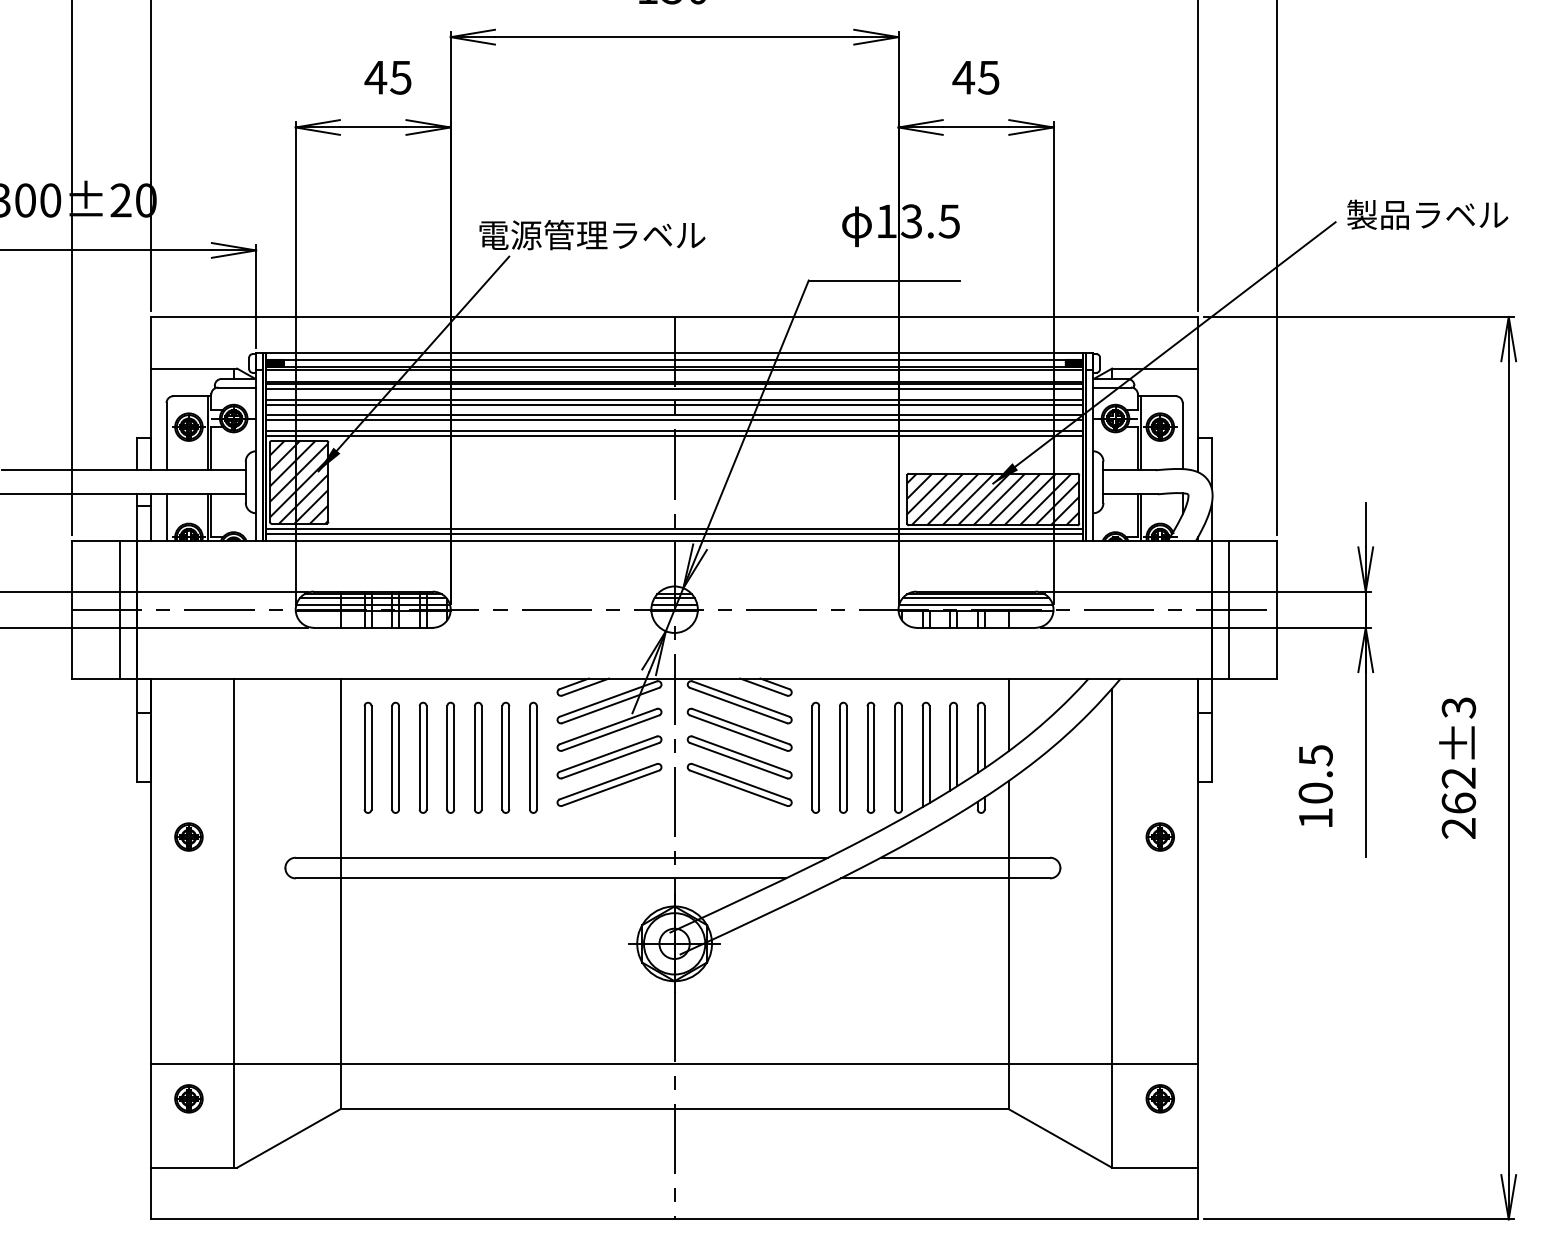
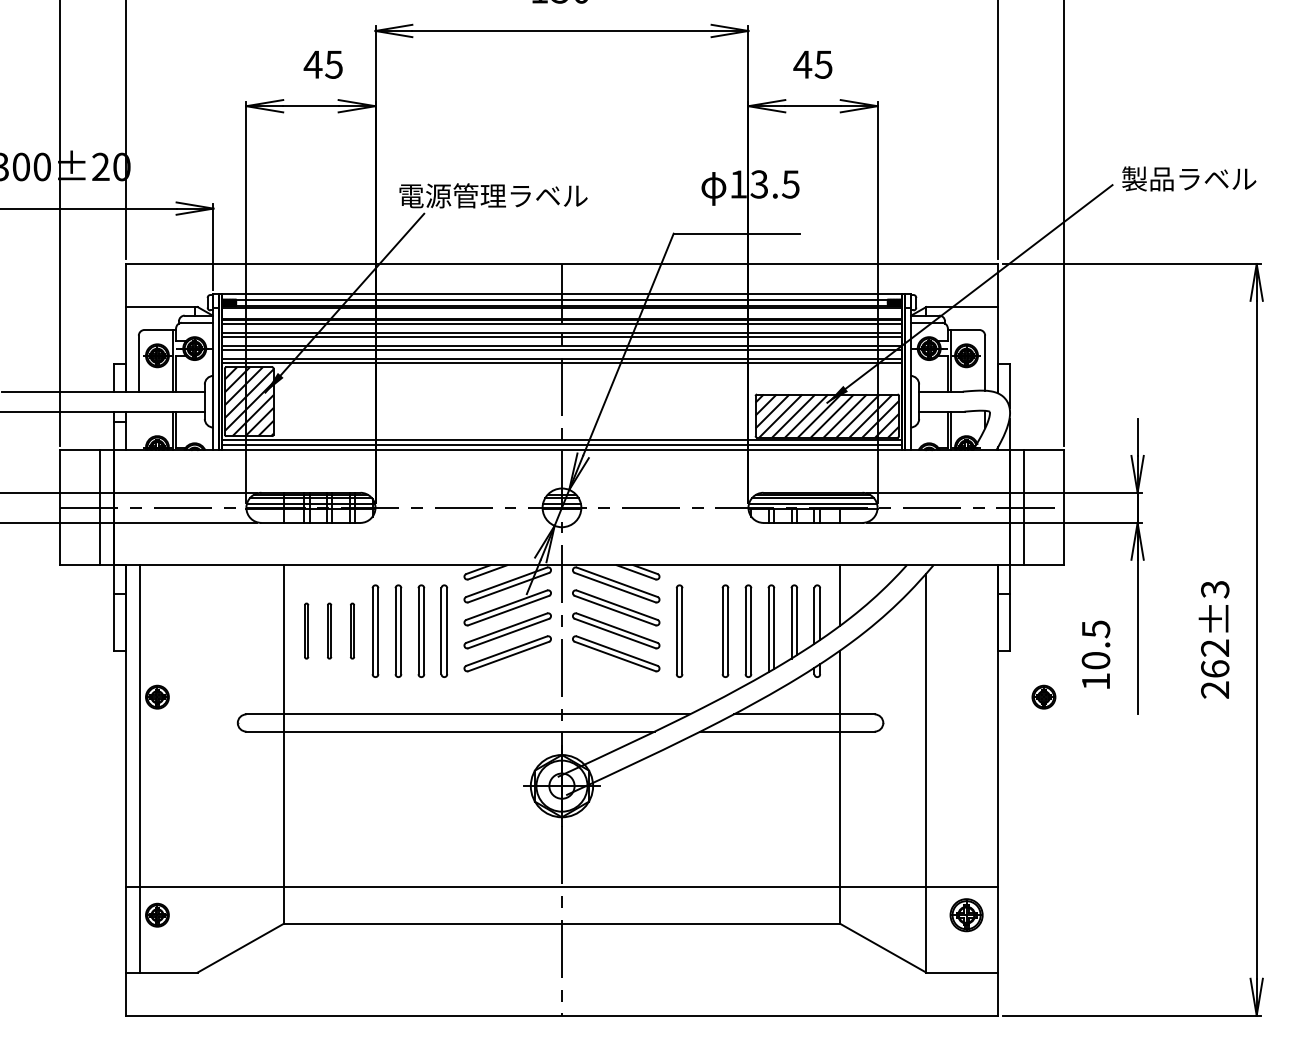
line: (166, 517) -> (138, 431), removed
part: (367, 757) -> (306, 630), size x0.6
part: (395, 757) -> (329, 630), size x0.6
part: (422, 757) -> (351, 630), size x0.6
part: (843, 757) -> (702, 630), removed
part: (1159, 836) -> (1043, 696), moved
line: (233, 922) -> (139, 768), moved
part: (1159, 1098) -> (965, 914), size x1.4

